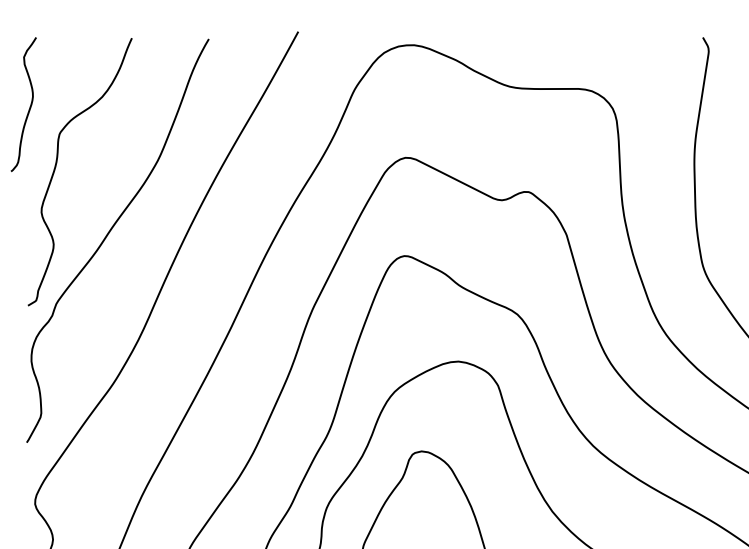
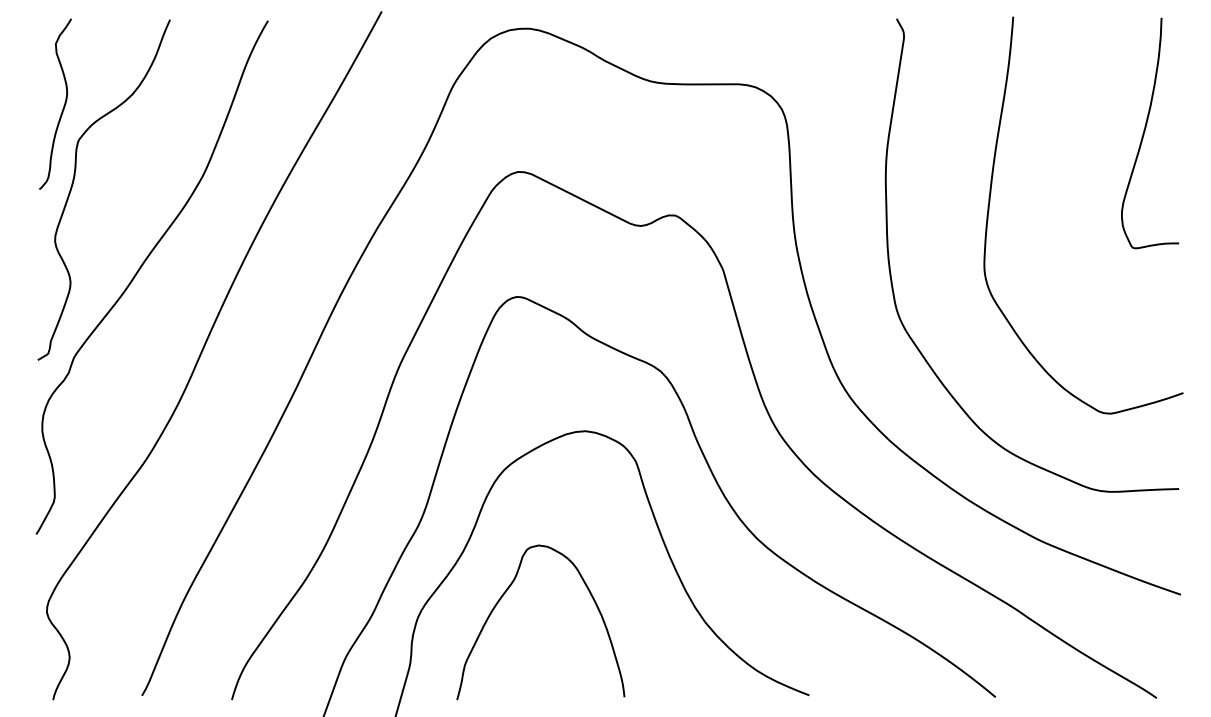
curve: (30, 105) -> (63, 105), moved

